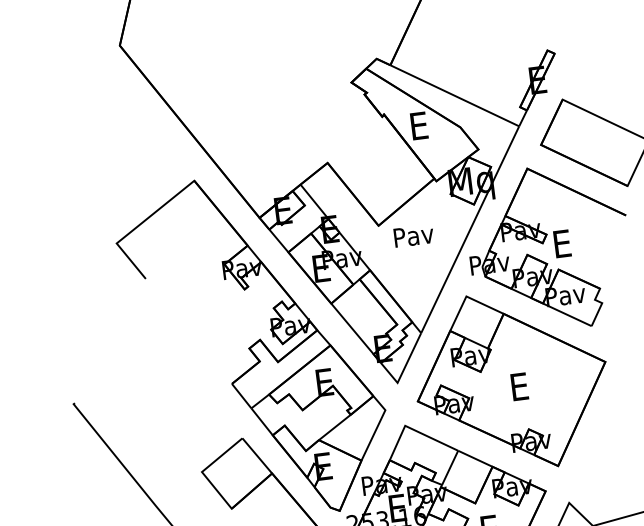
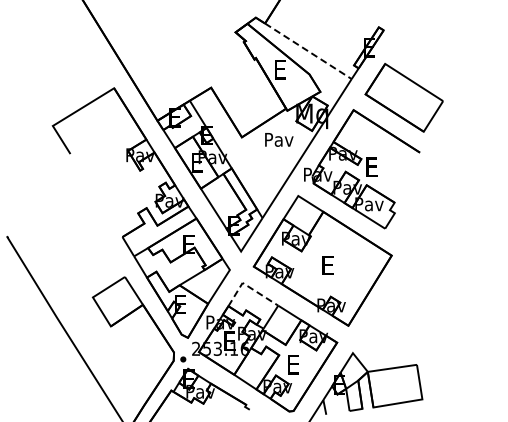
line: (454, 96) -> (308, 51), solid -> dashed
text: (414, 235) -> (279, 139), moved
line: (413, 429) -> (248, 286), solid -> dashed

